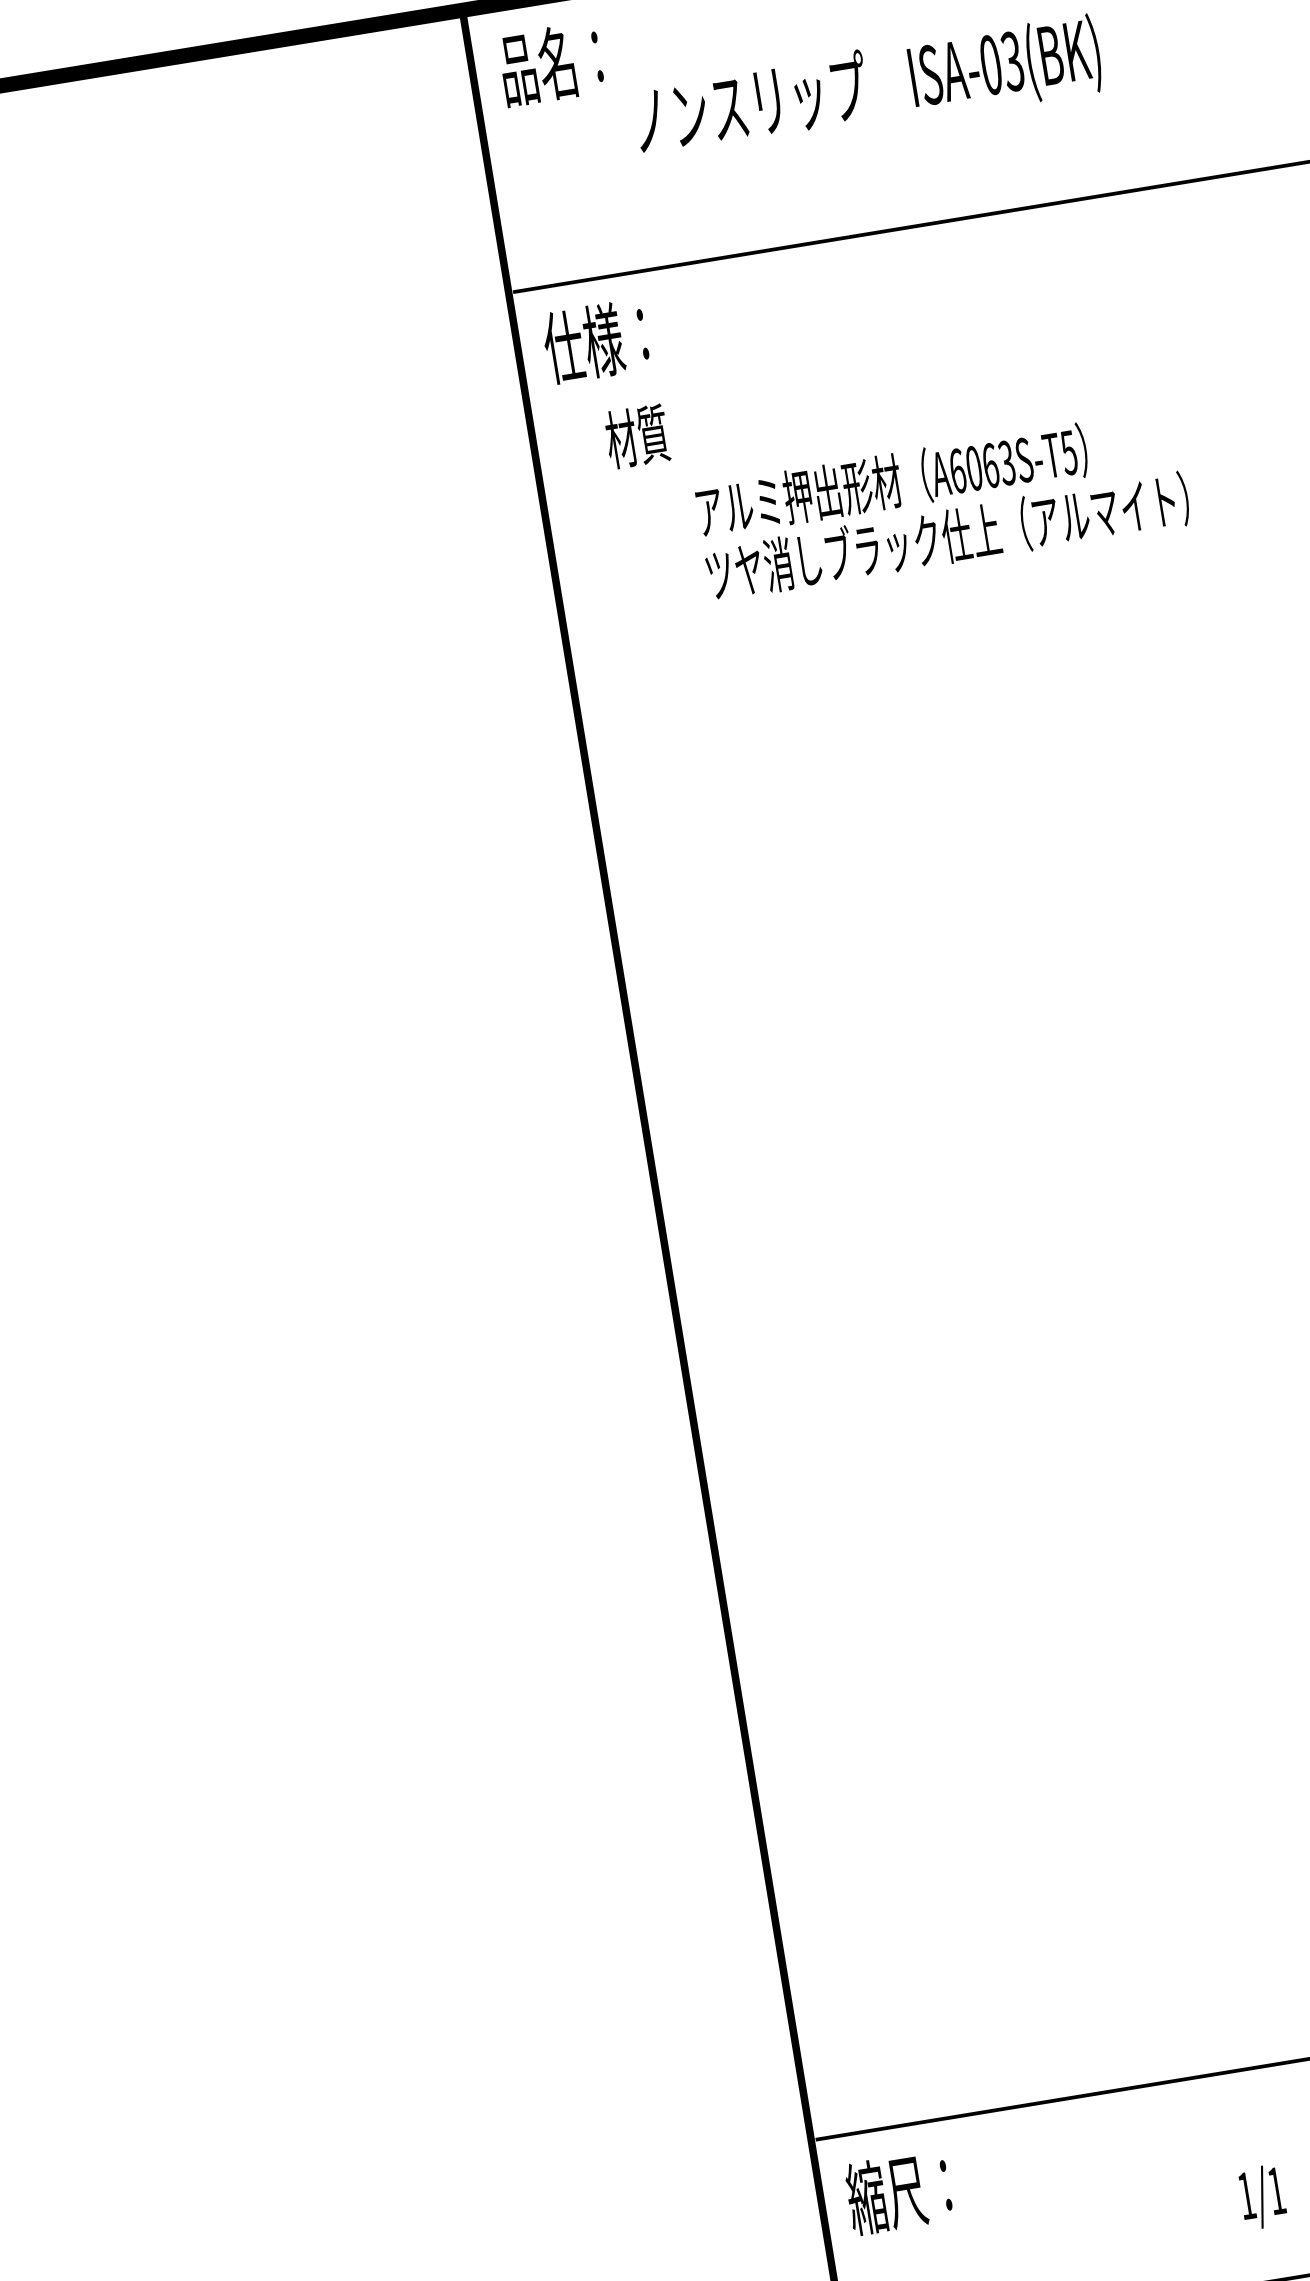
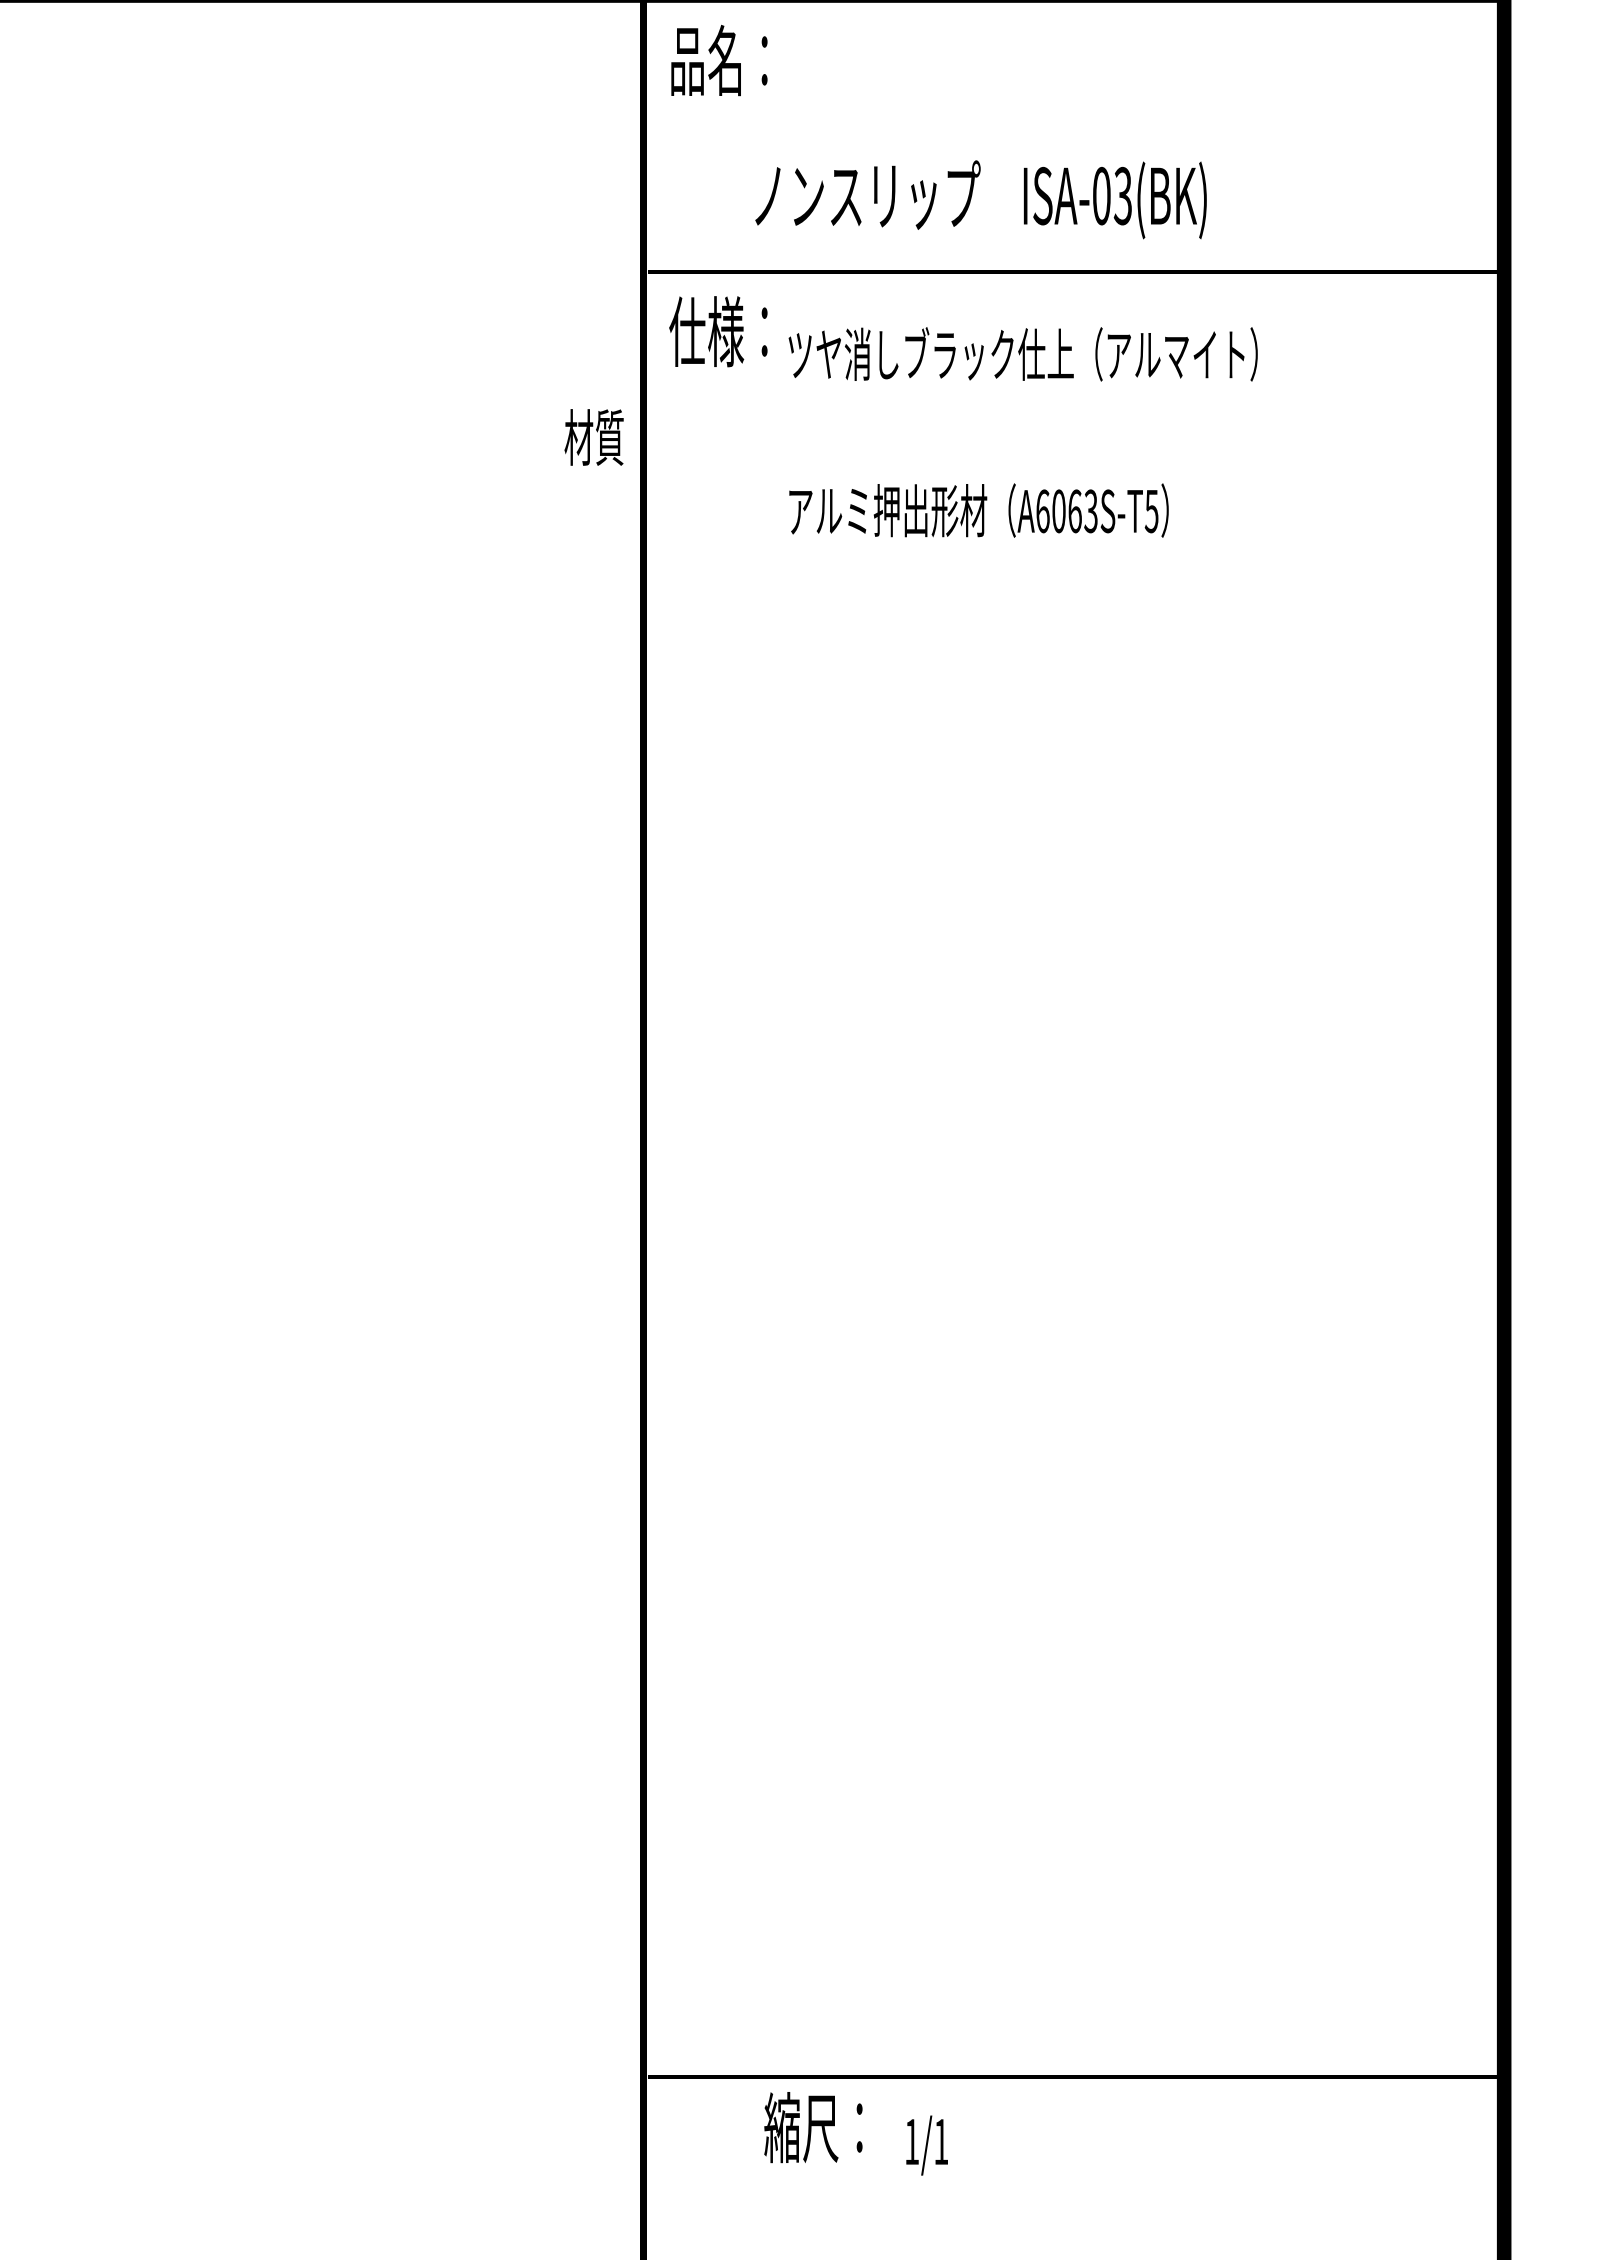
text: (867, 88) -> (980, 199), moved
text: (636, 436) -> (593, 437), moved
text: (947, 537) -> (1022, 354), moved
text: (898, 2192) -> (813, 2127), moved
text: (1262, 2197) -> (926, 2145), moved

